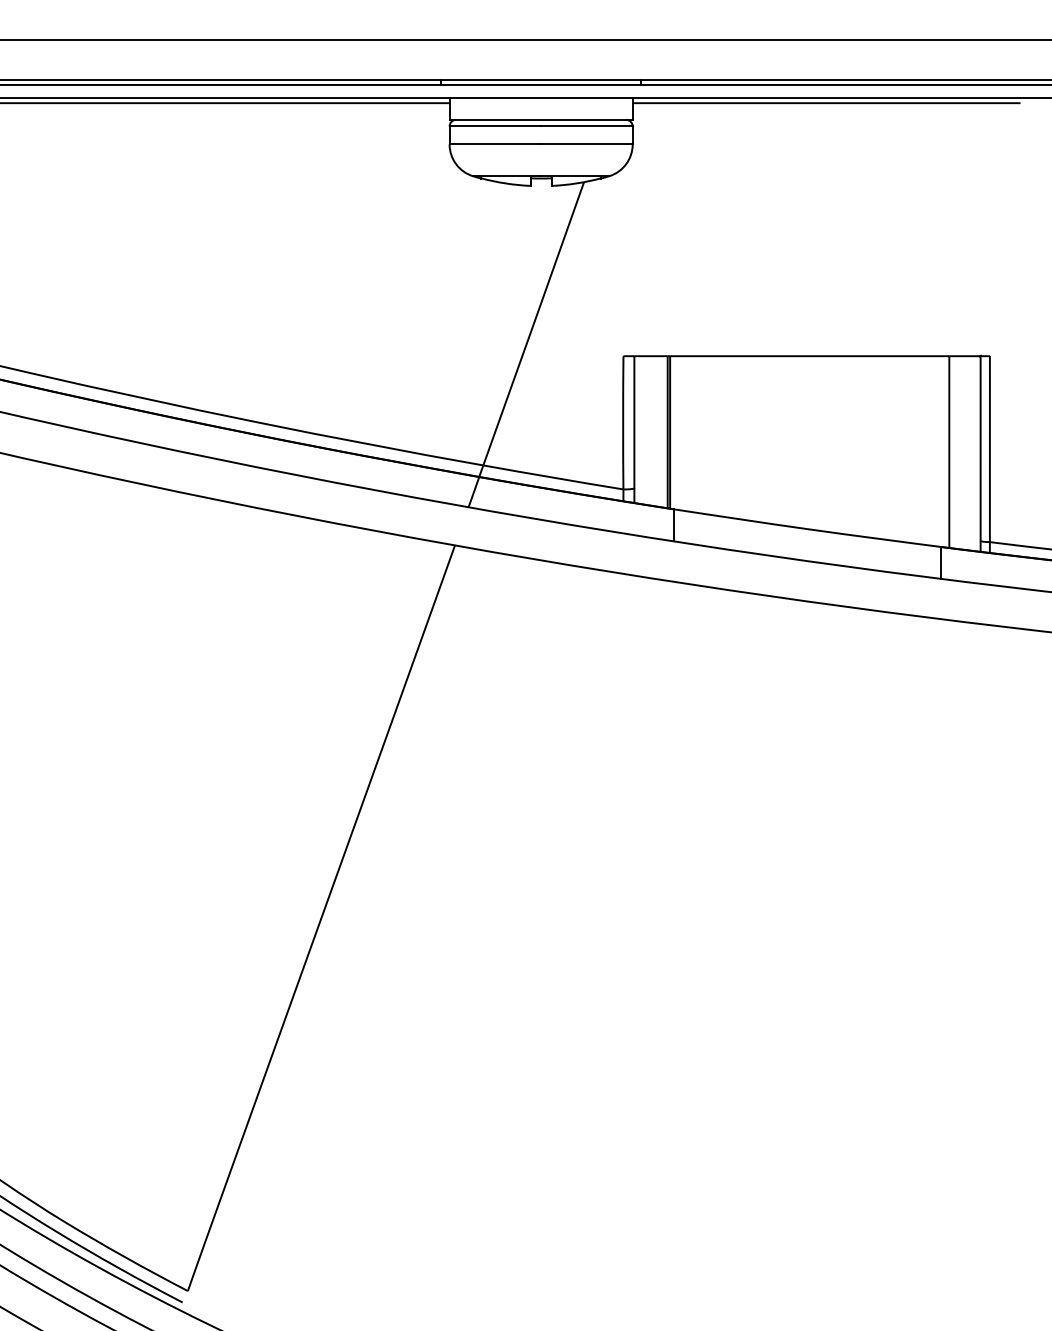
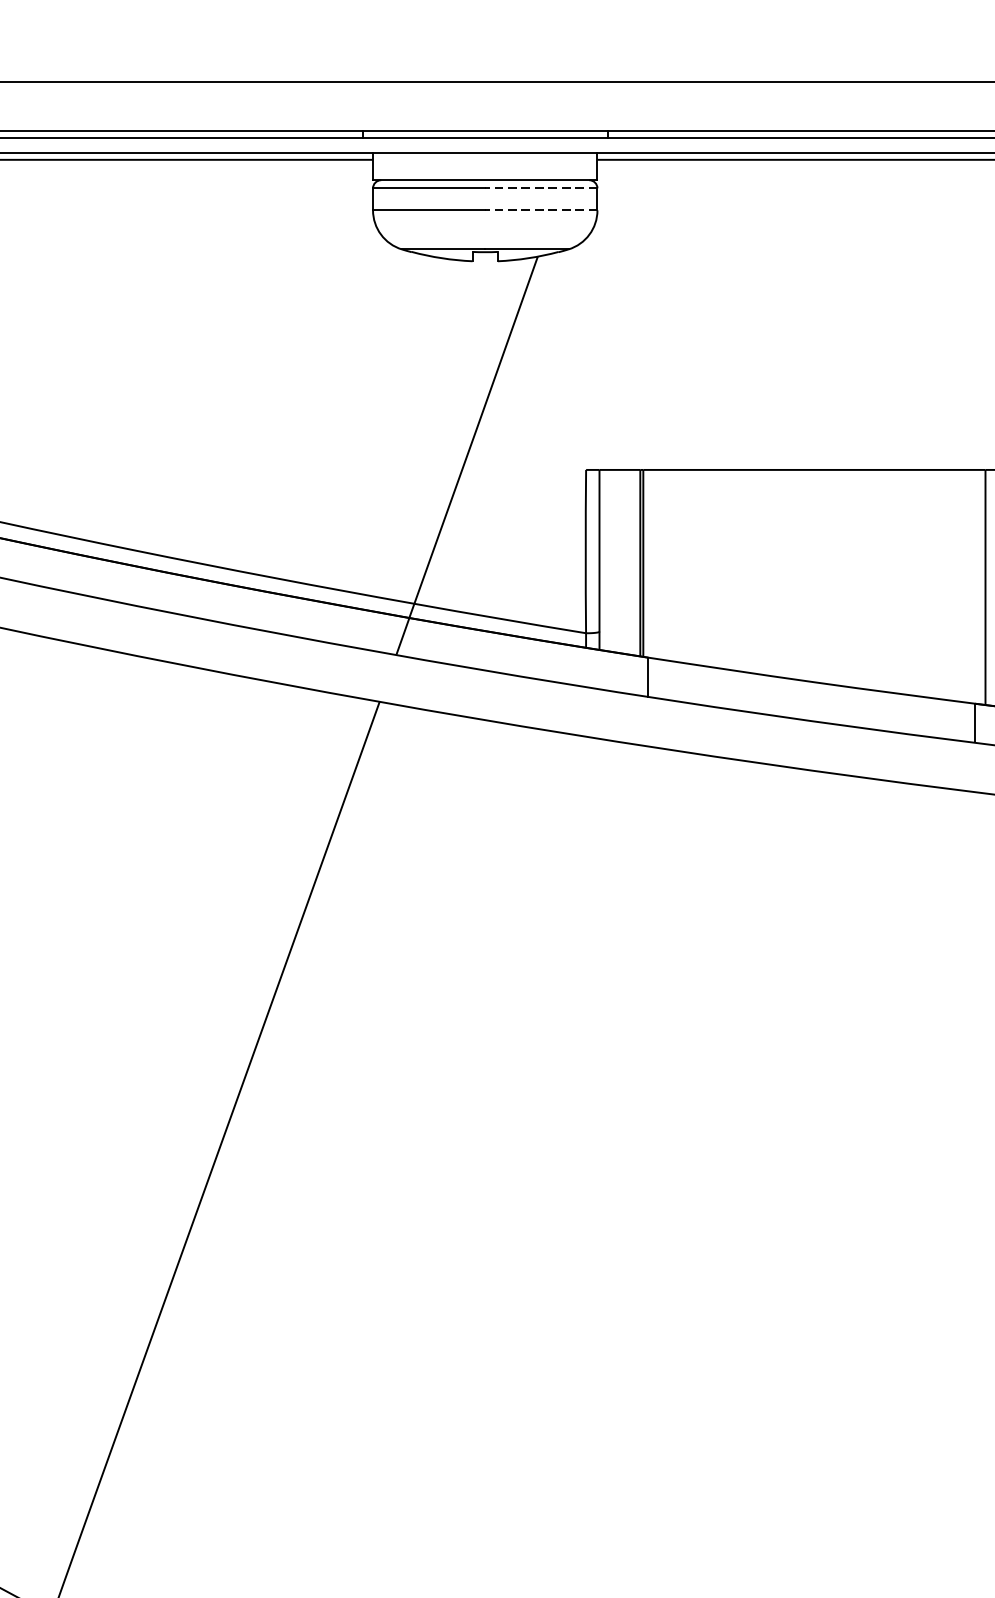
line: (586, 126) -> (540, 188), solid -> dashed
line: (586, 144) -> (540, 210), solid -> dashed

